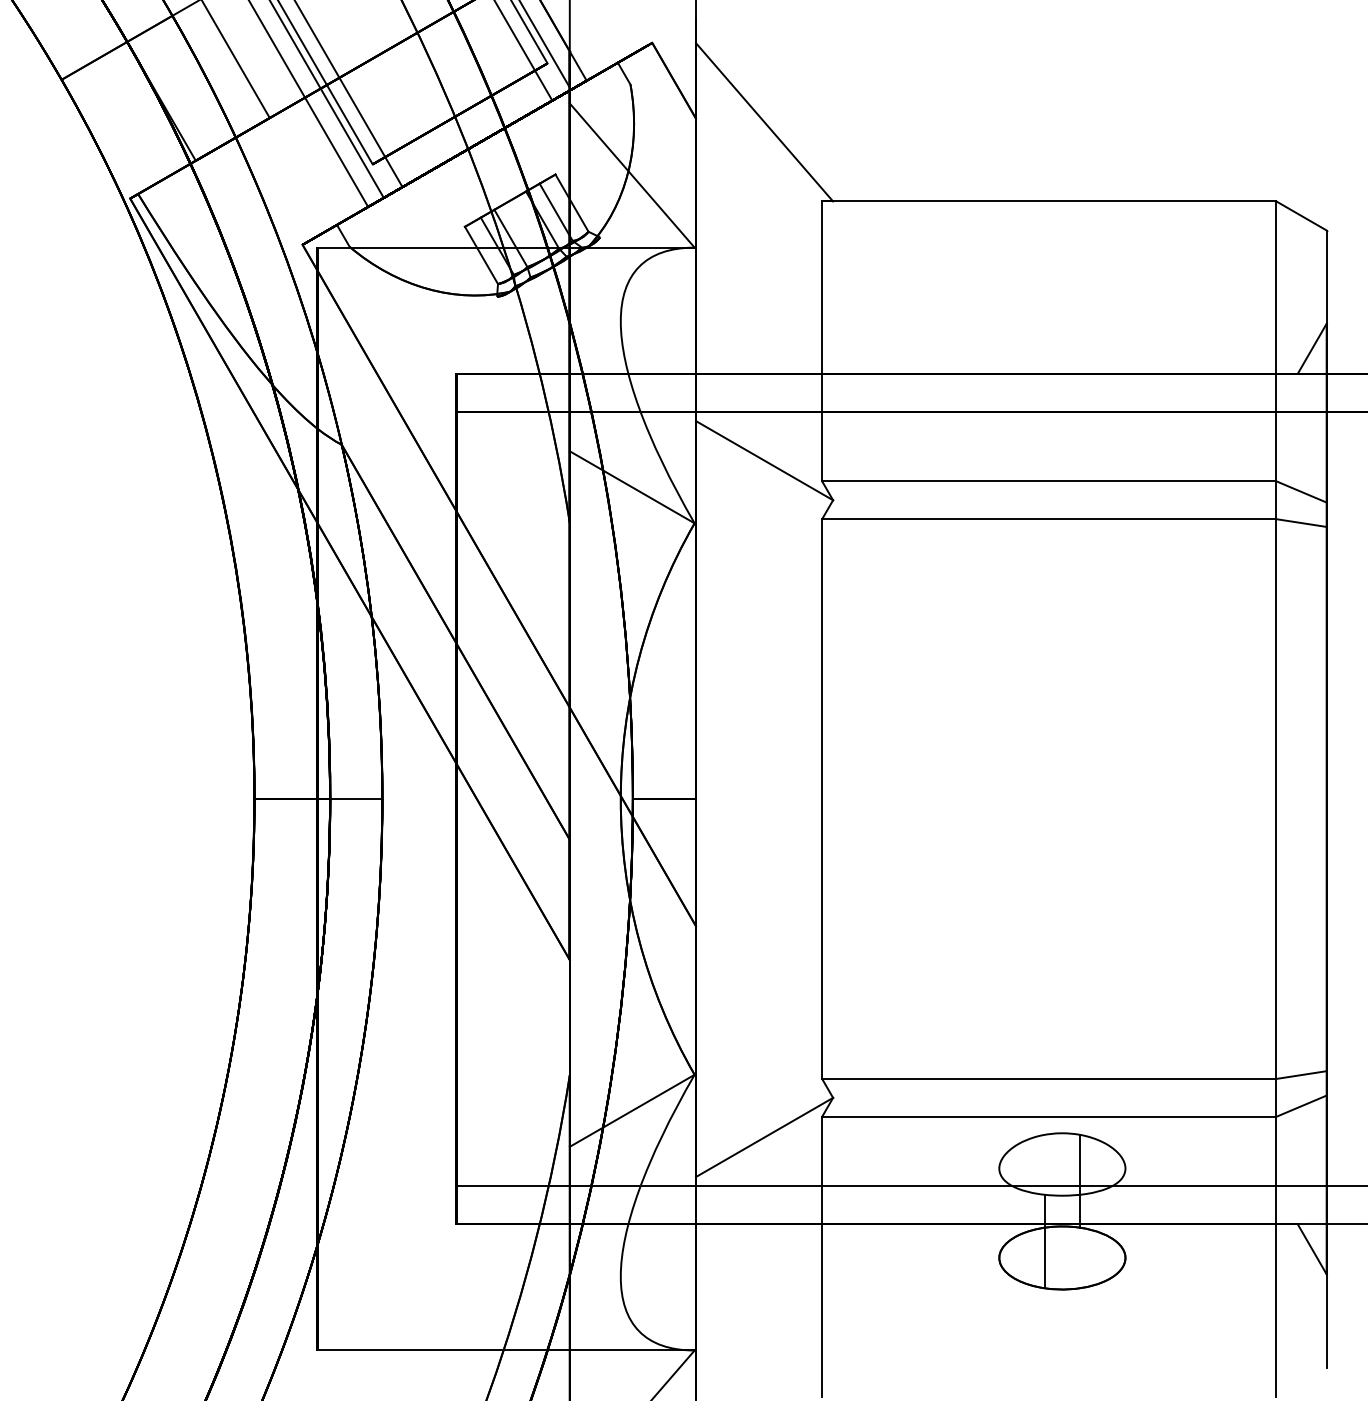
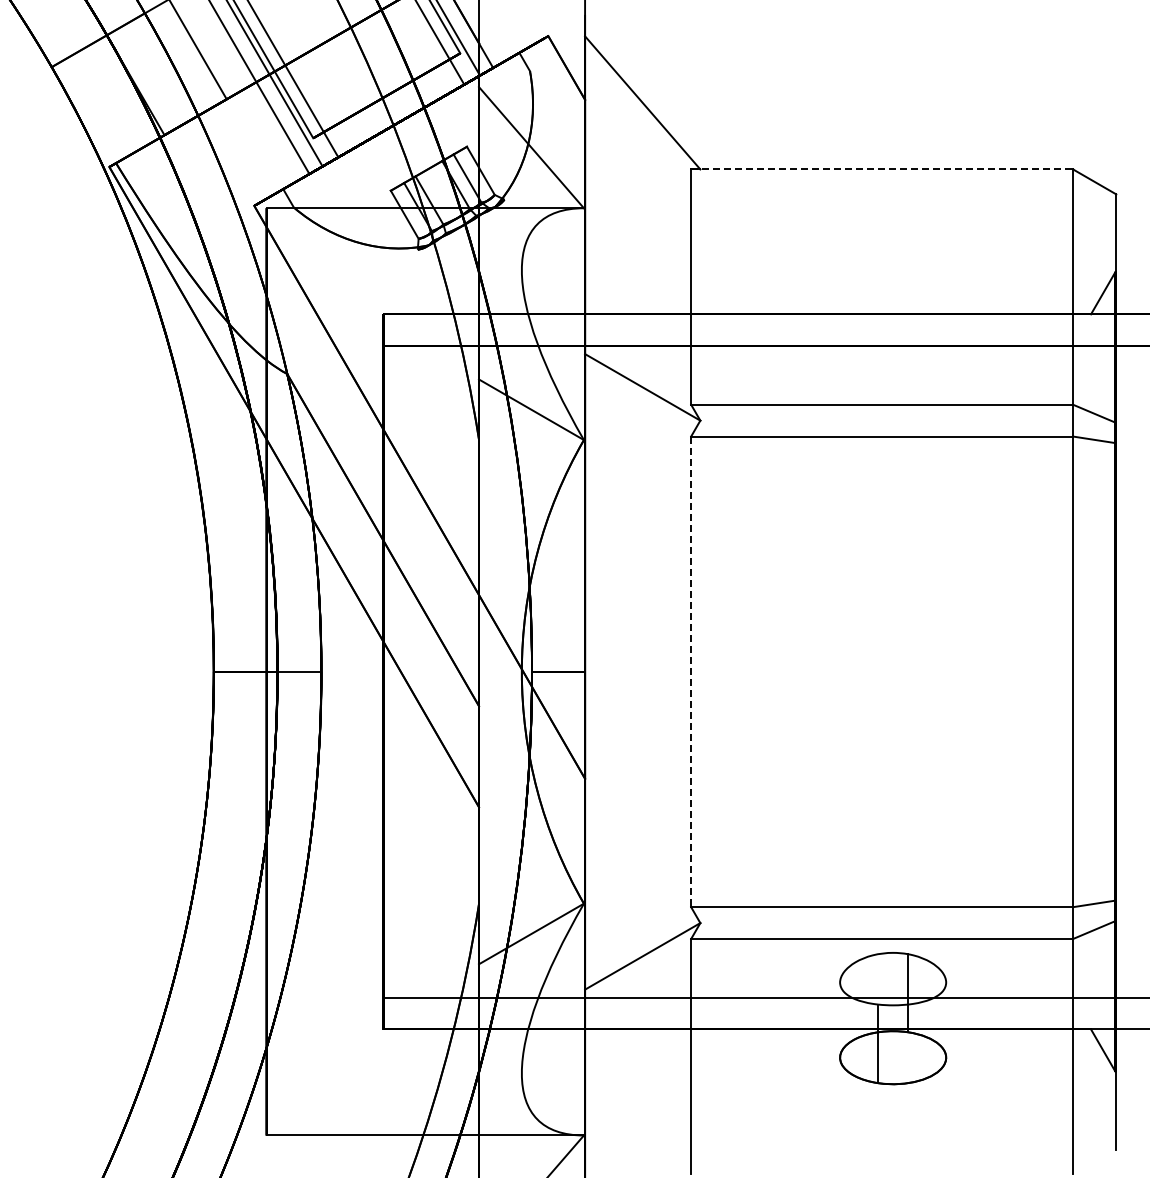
line: (1049, 201) -> (882, 169), solid -> dashed
line: (822, 799) -> (691, 672), solid -> dashed

